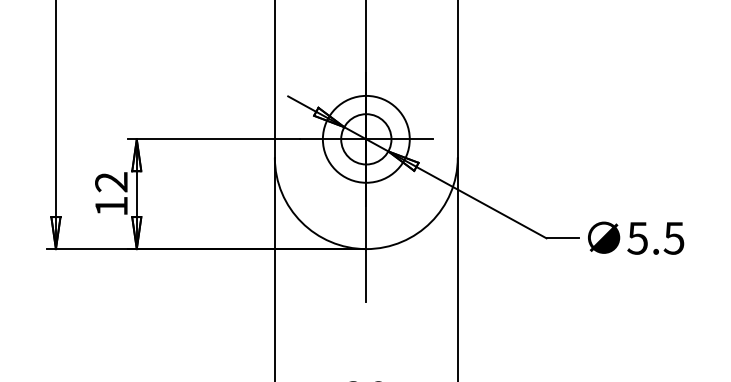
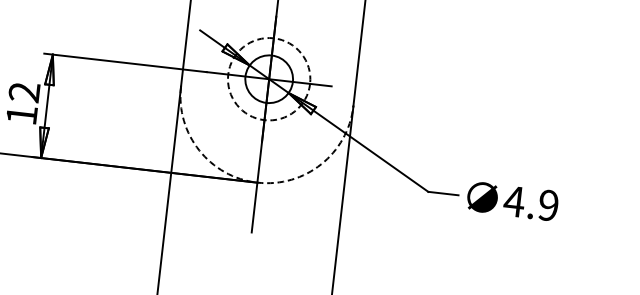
circle: (365, 138) -> (268, 78), solid -> dashed
text: (655, 237) -> (531, 202), 5.5 -> 4.9
arc: (366, 249) -> (257, 183), solid -> dashed

